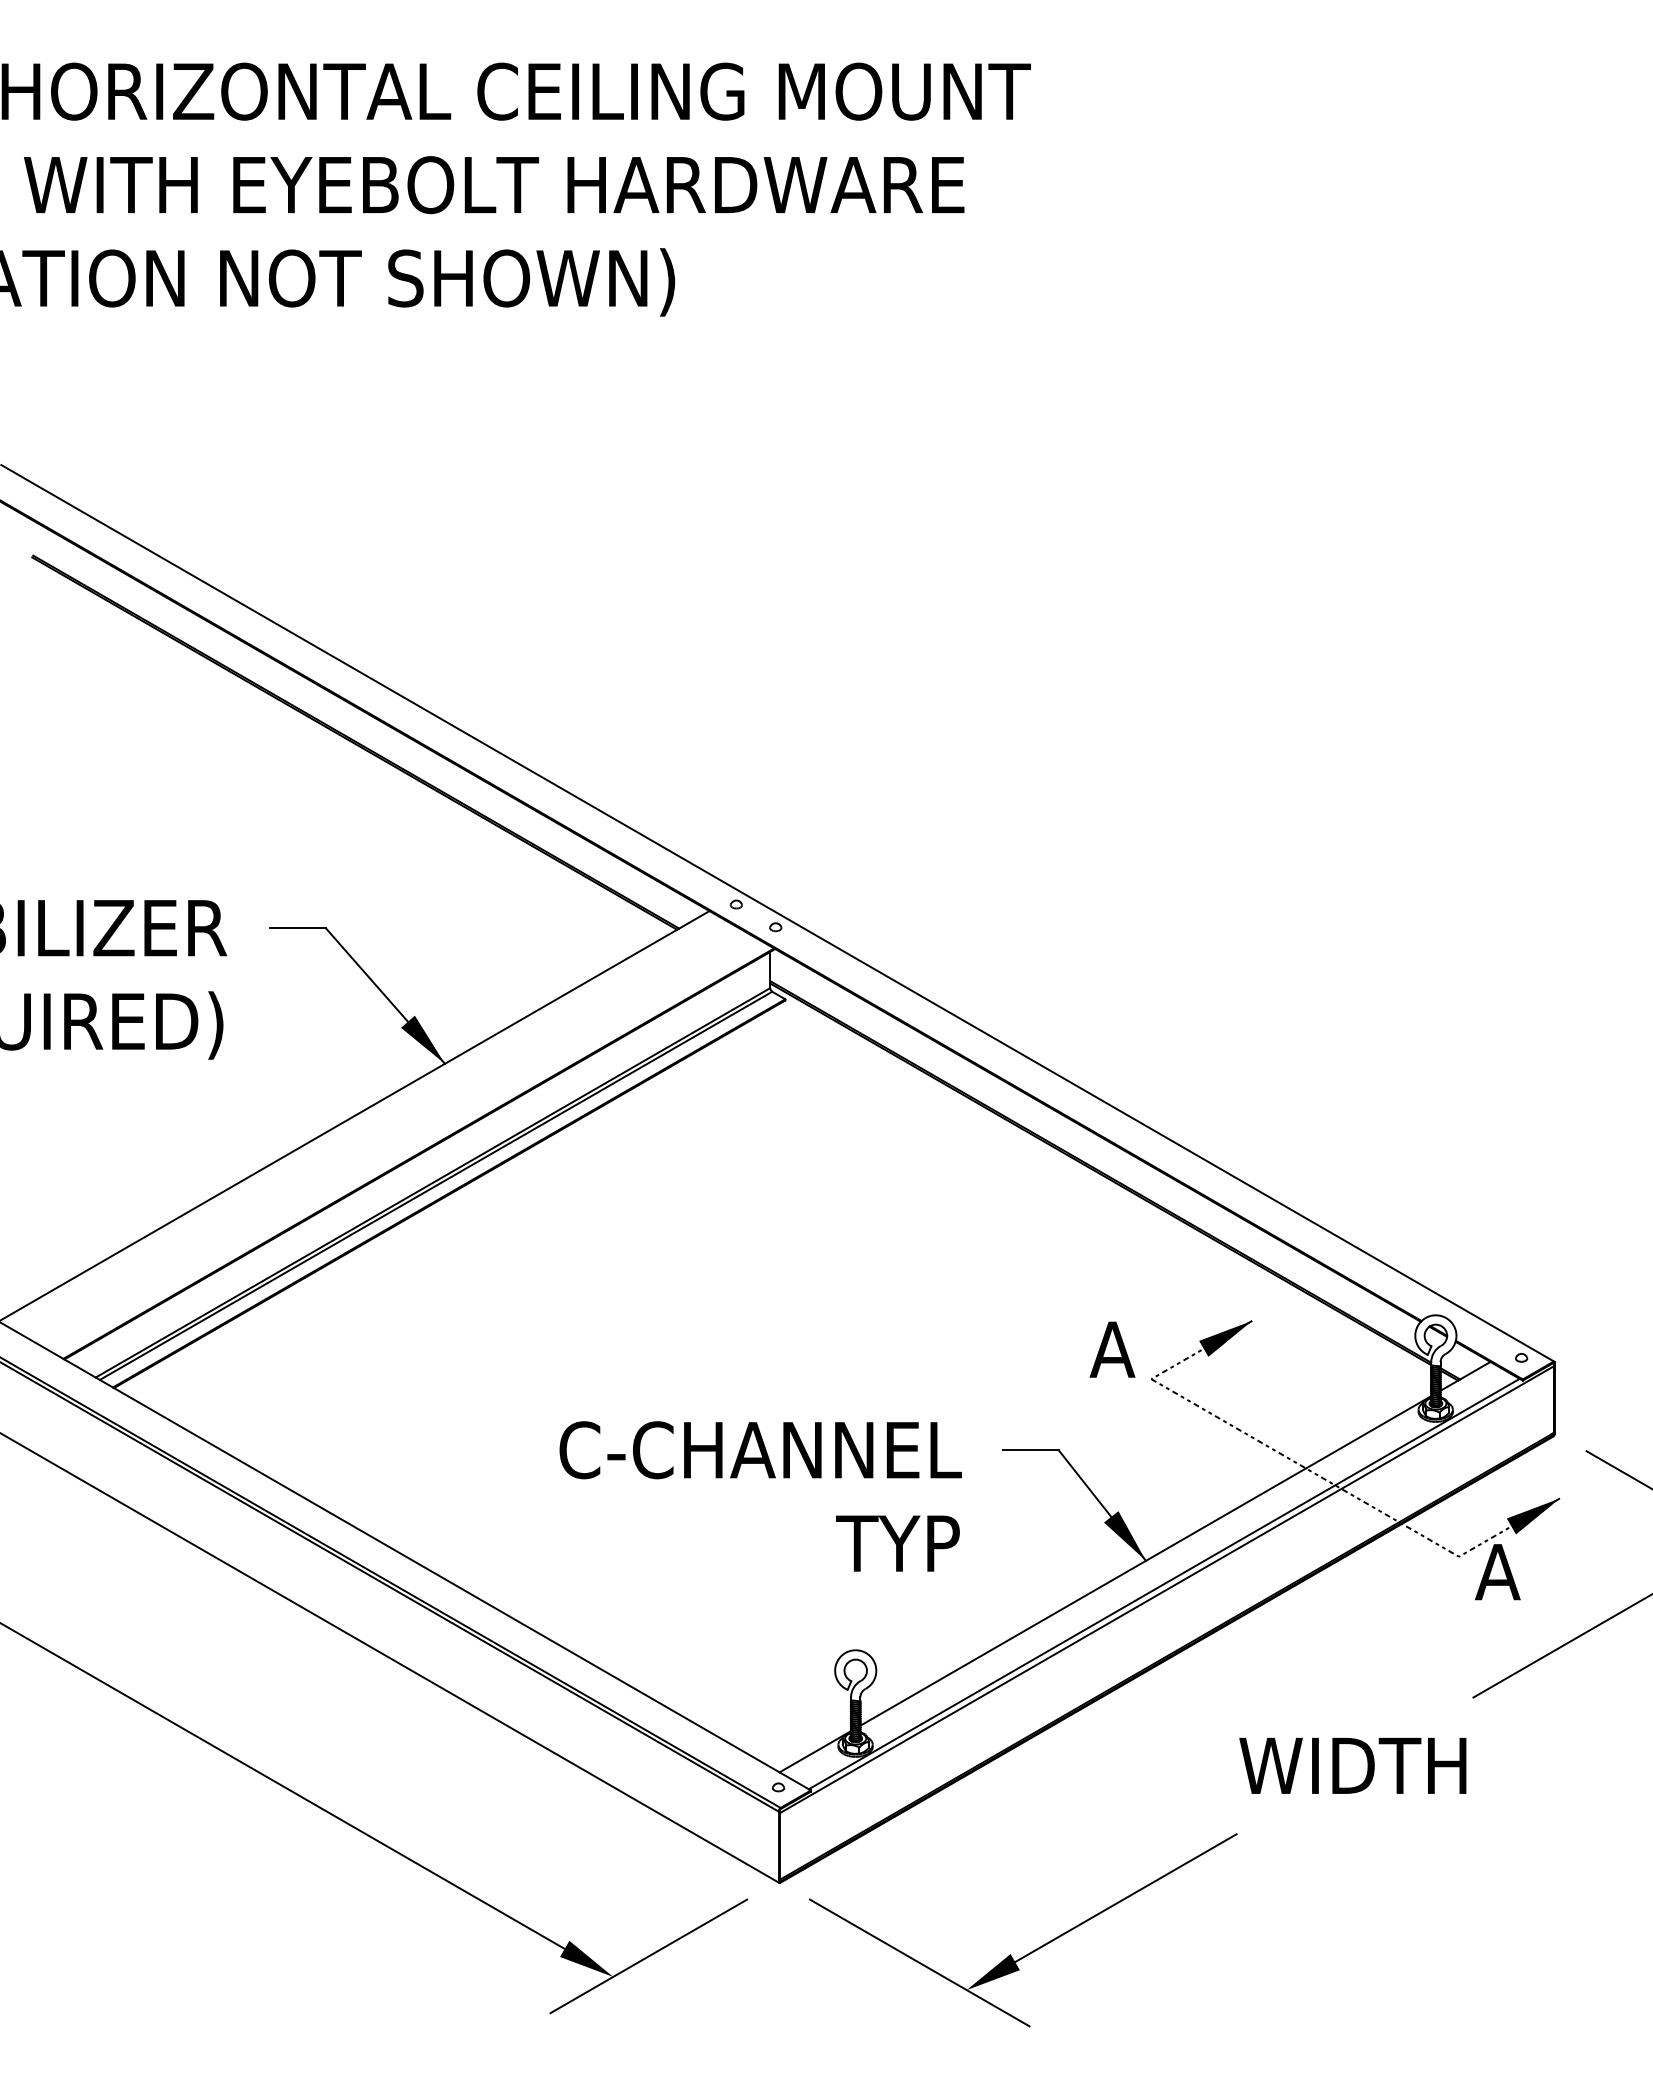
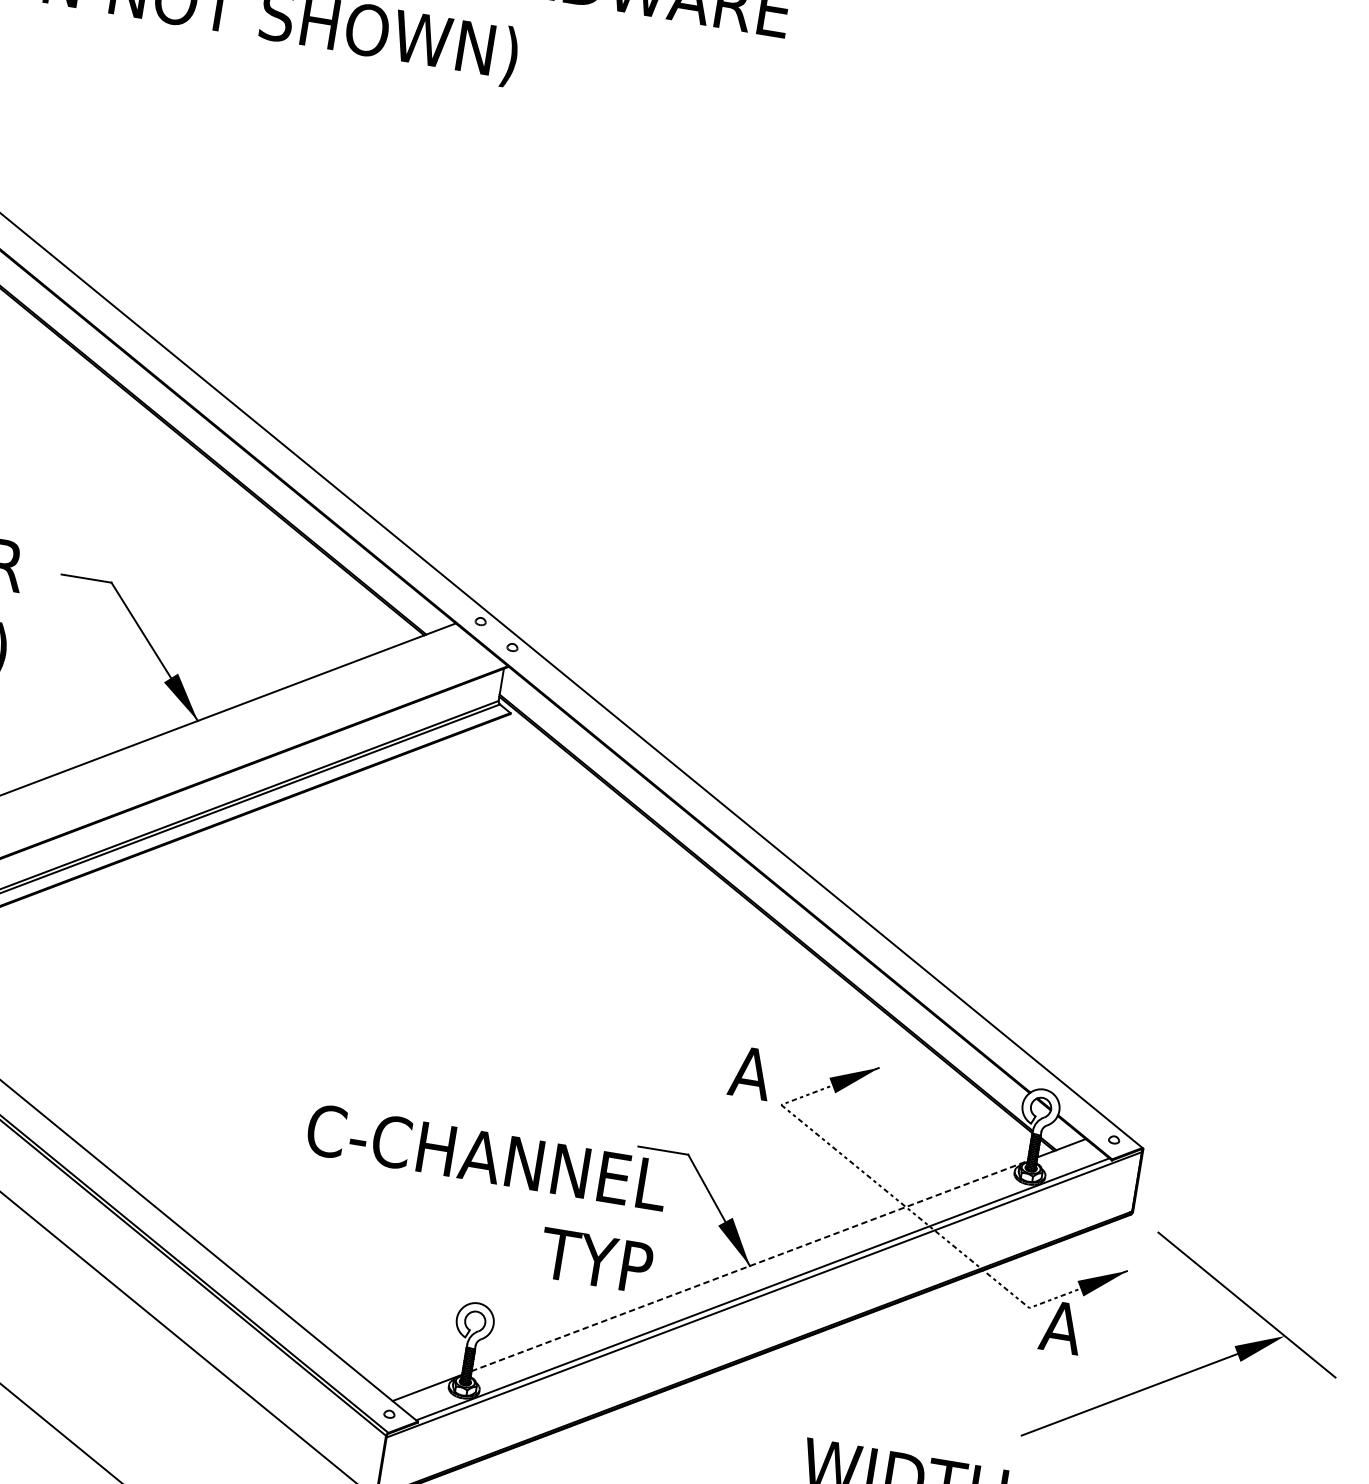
text: (760, 1496) -> (480, 1198), moved
line: (1146, 1560) -> (750, 1265), solid -> dashed

